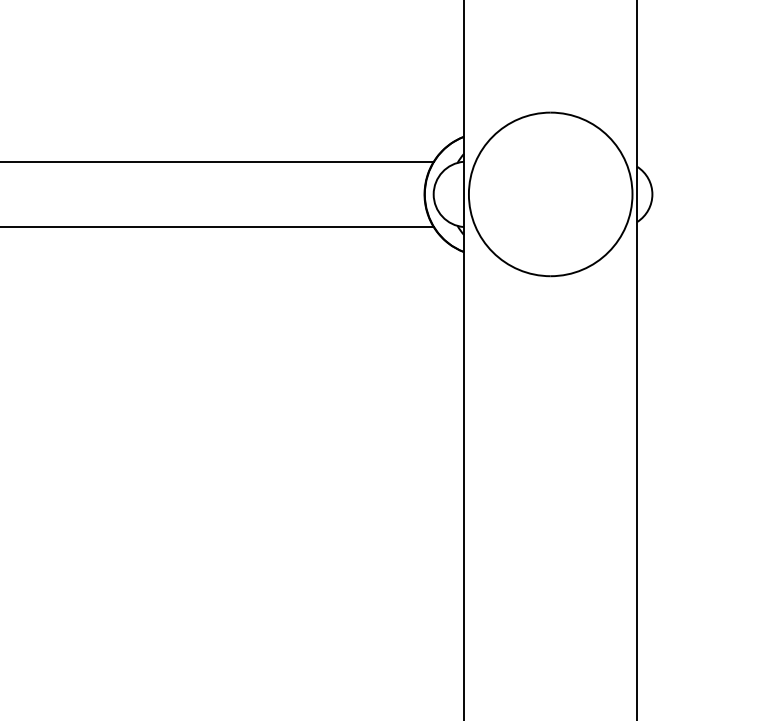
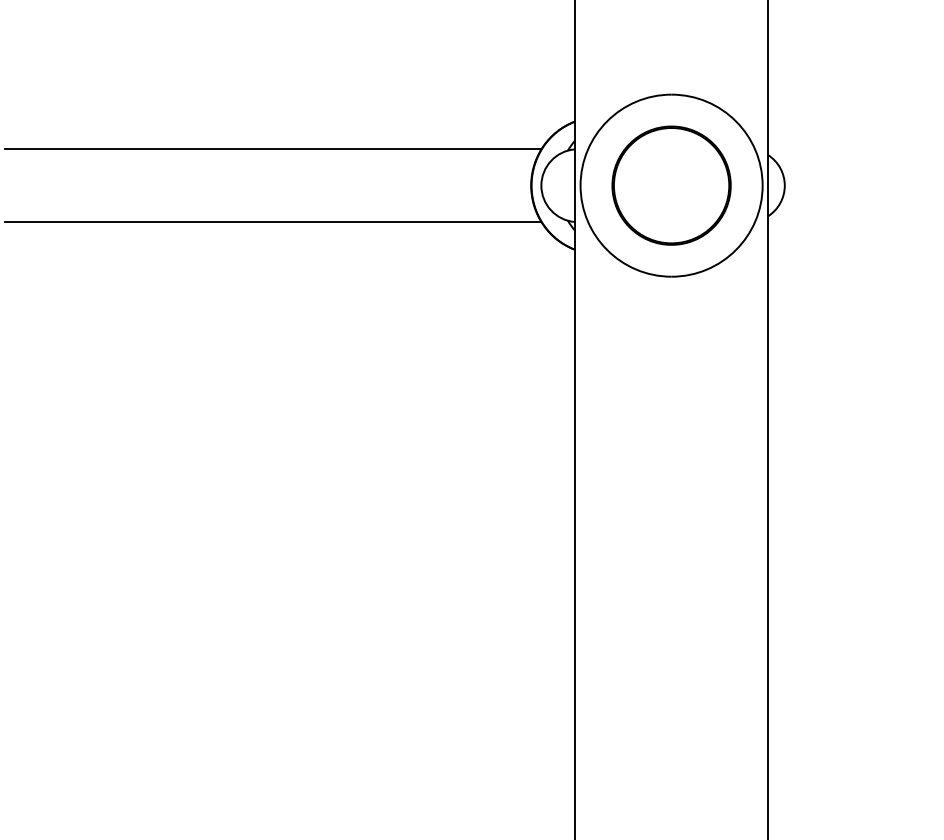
part: (550, 194) -> (671, 185), added

